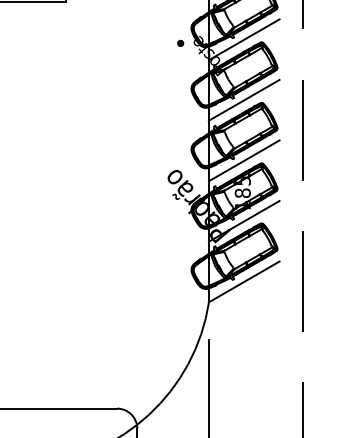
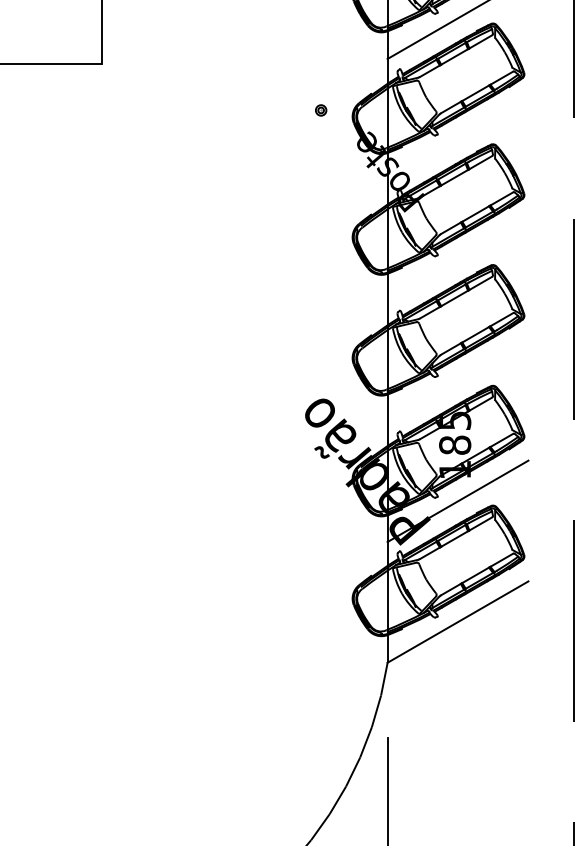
line: (243, 39) -> (456, 138), removed
part: (180, 42) -> (320, 108), moved
line: (243, 99) -> (456, 258), removed
line: (243, 160) -> (456, 379), removed

